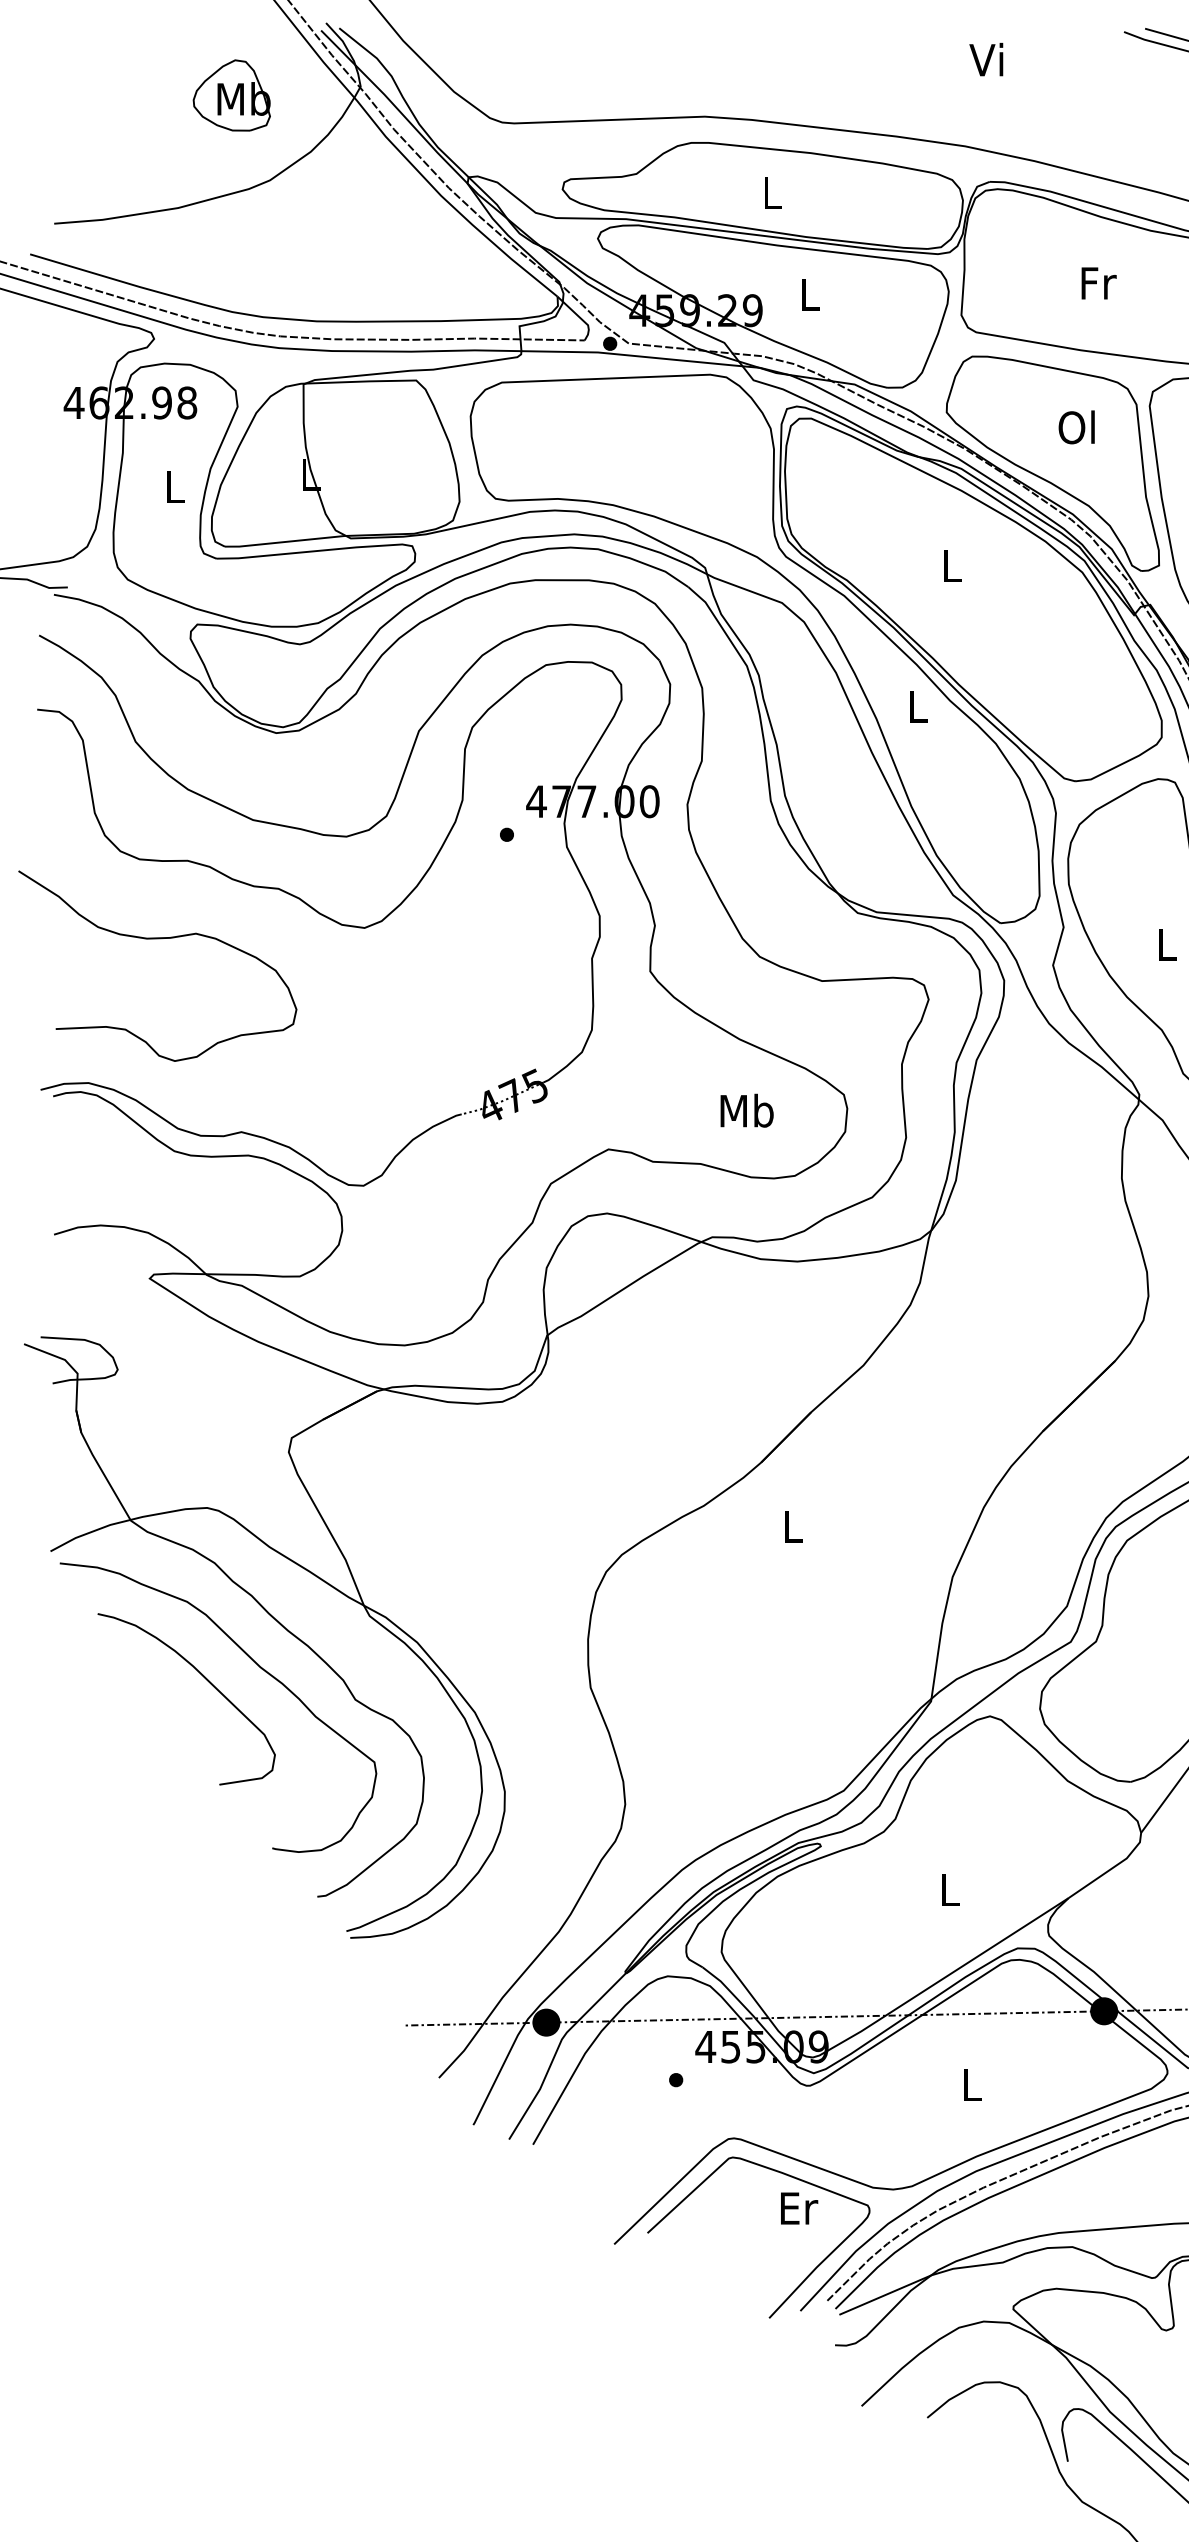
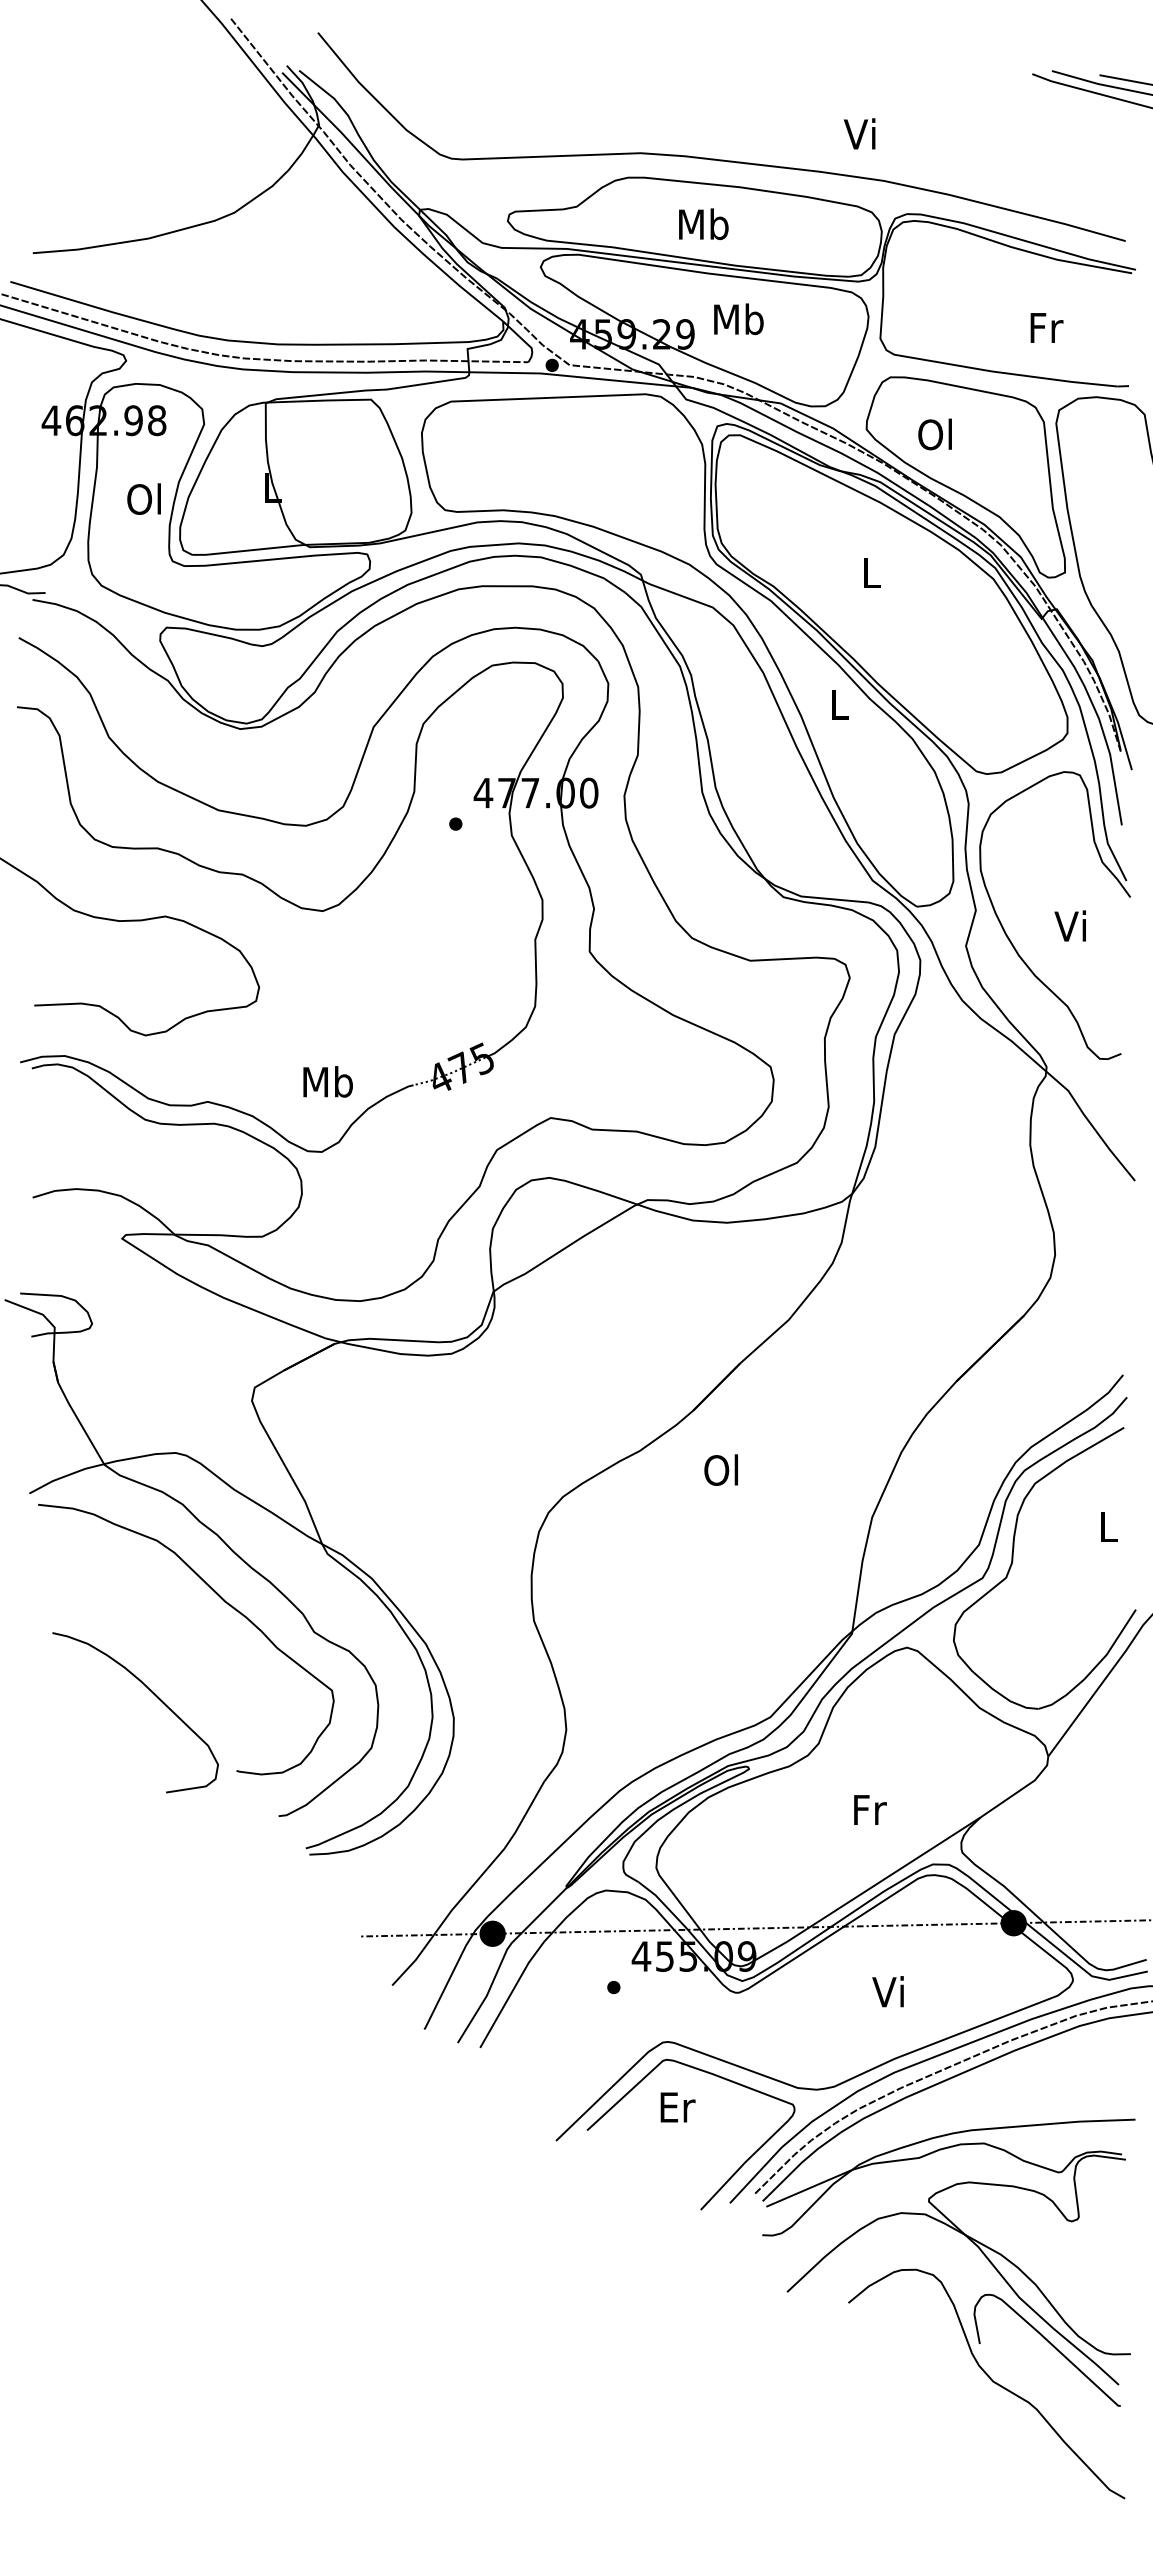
text: (986, 59) -> (859, 133), moved
part: (231, 95) -> (198, 133), removed
text: (772, 193) -> (703, 224), L -> Mb
text: (1098, 282) -> (1046, 327), moved
text: (809, 294) -> (738, 319), L -> Mb
text: (1076, 427) -> (934, 434), moved
text: (172, 486) -> (143, 498), L -> Ol
text: (1163, 943) -> (1069, 925), L -> Vi
text: (746, 1110) -> (327, 1081), moved
text: (790, 1525) -> (720, 1469), L -> Ol
curve: (205, 1679) -> (153, 1694), moved
text: (950, 1889) -> (870, 1809), L -> Fr
text: (969, 2084) -> (887, 1991), L -> Vi
text: (798, 2208) -> (677, 2107), moved

